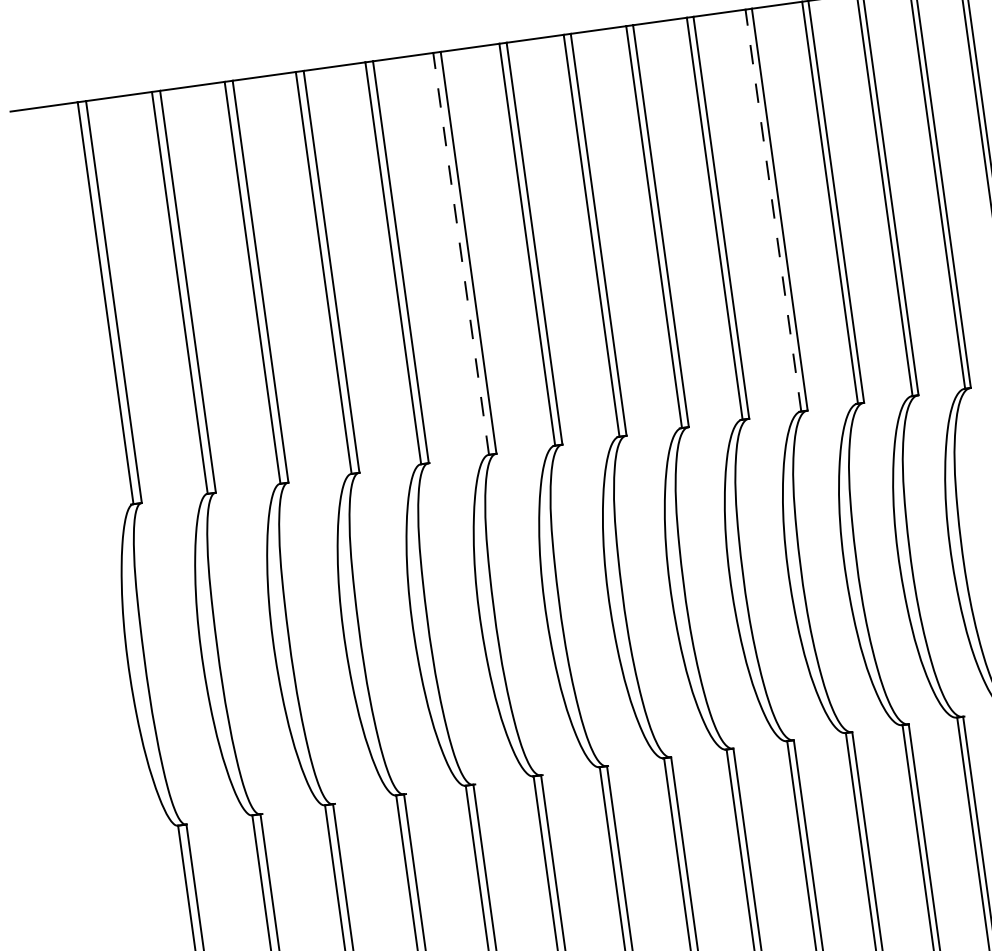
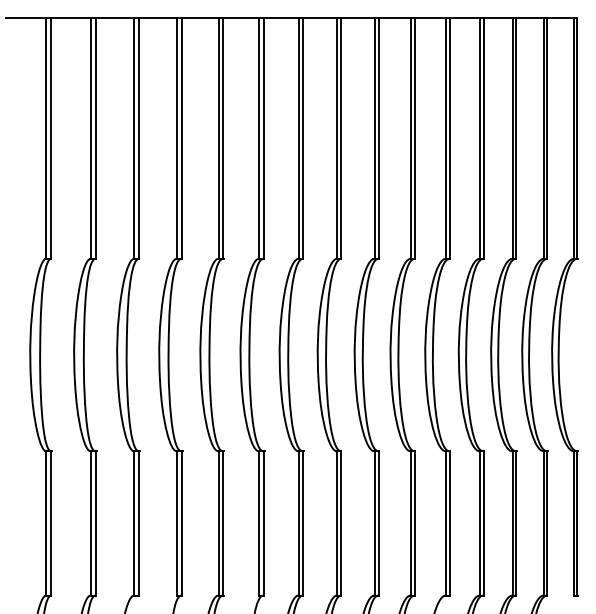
line: (772, 210) -> (445, 138), dashed -> solid
line: (461, 253) -> (259, 138), dashed -> solid

